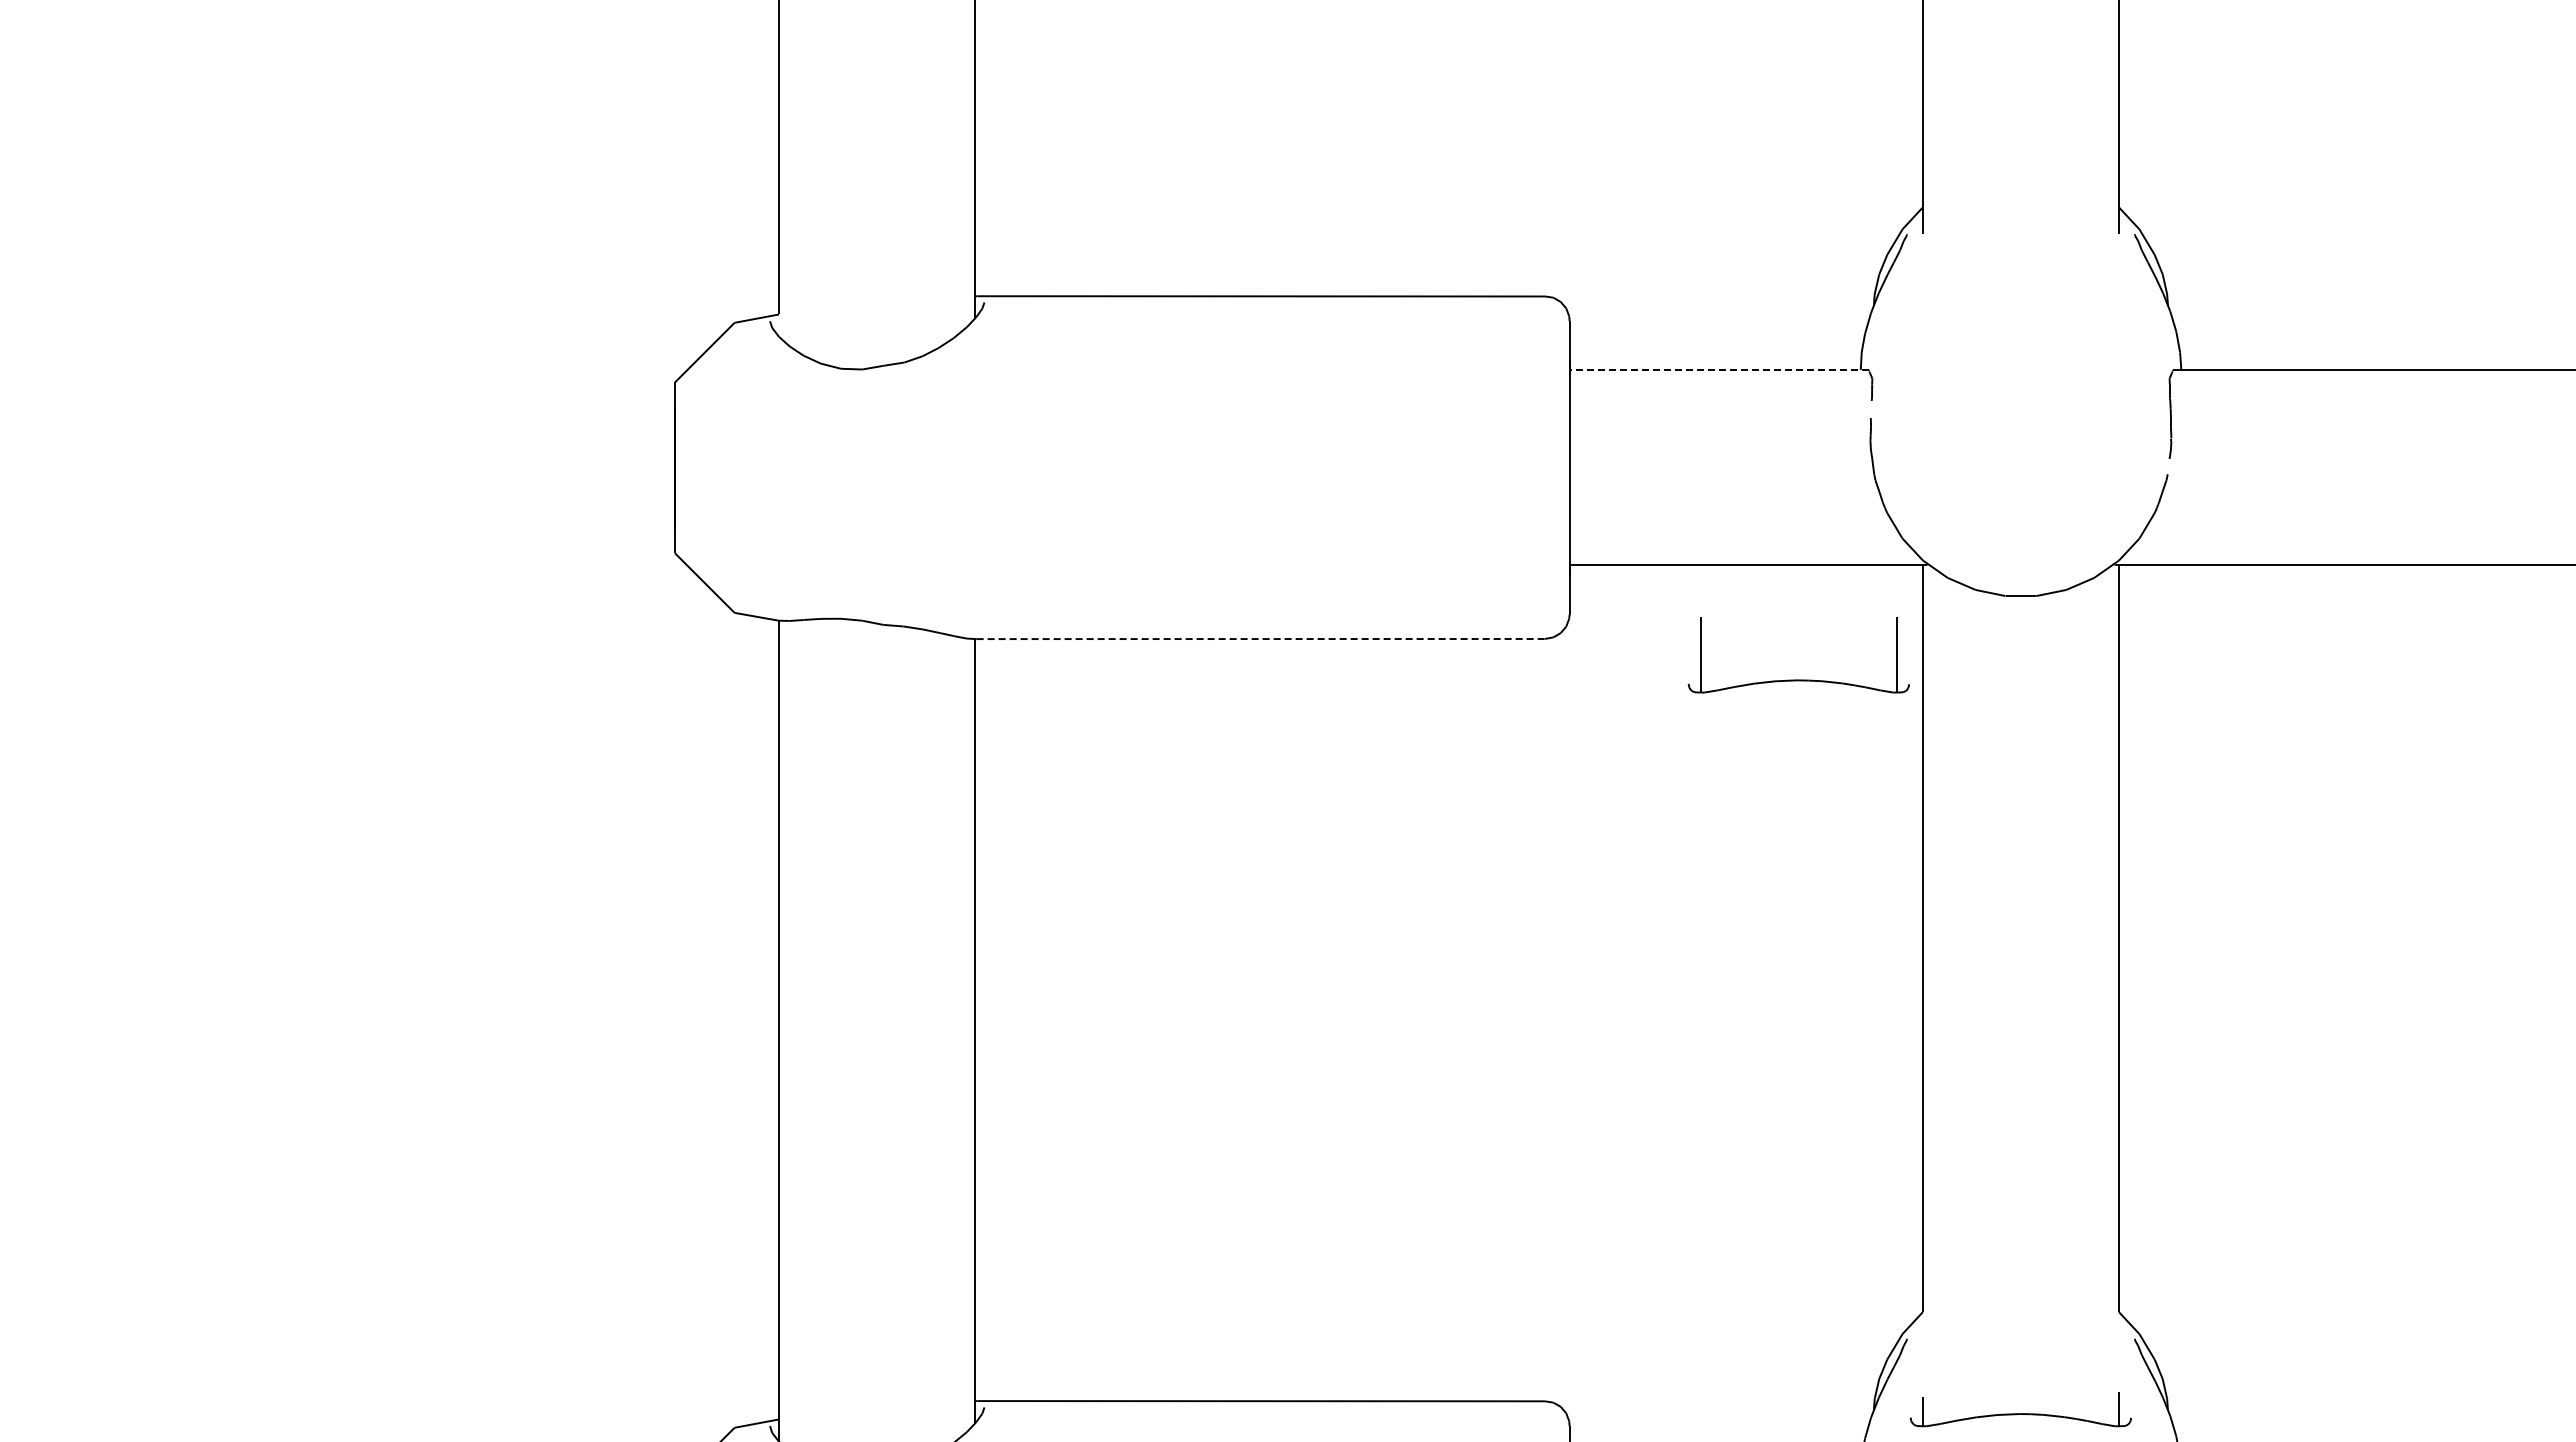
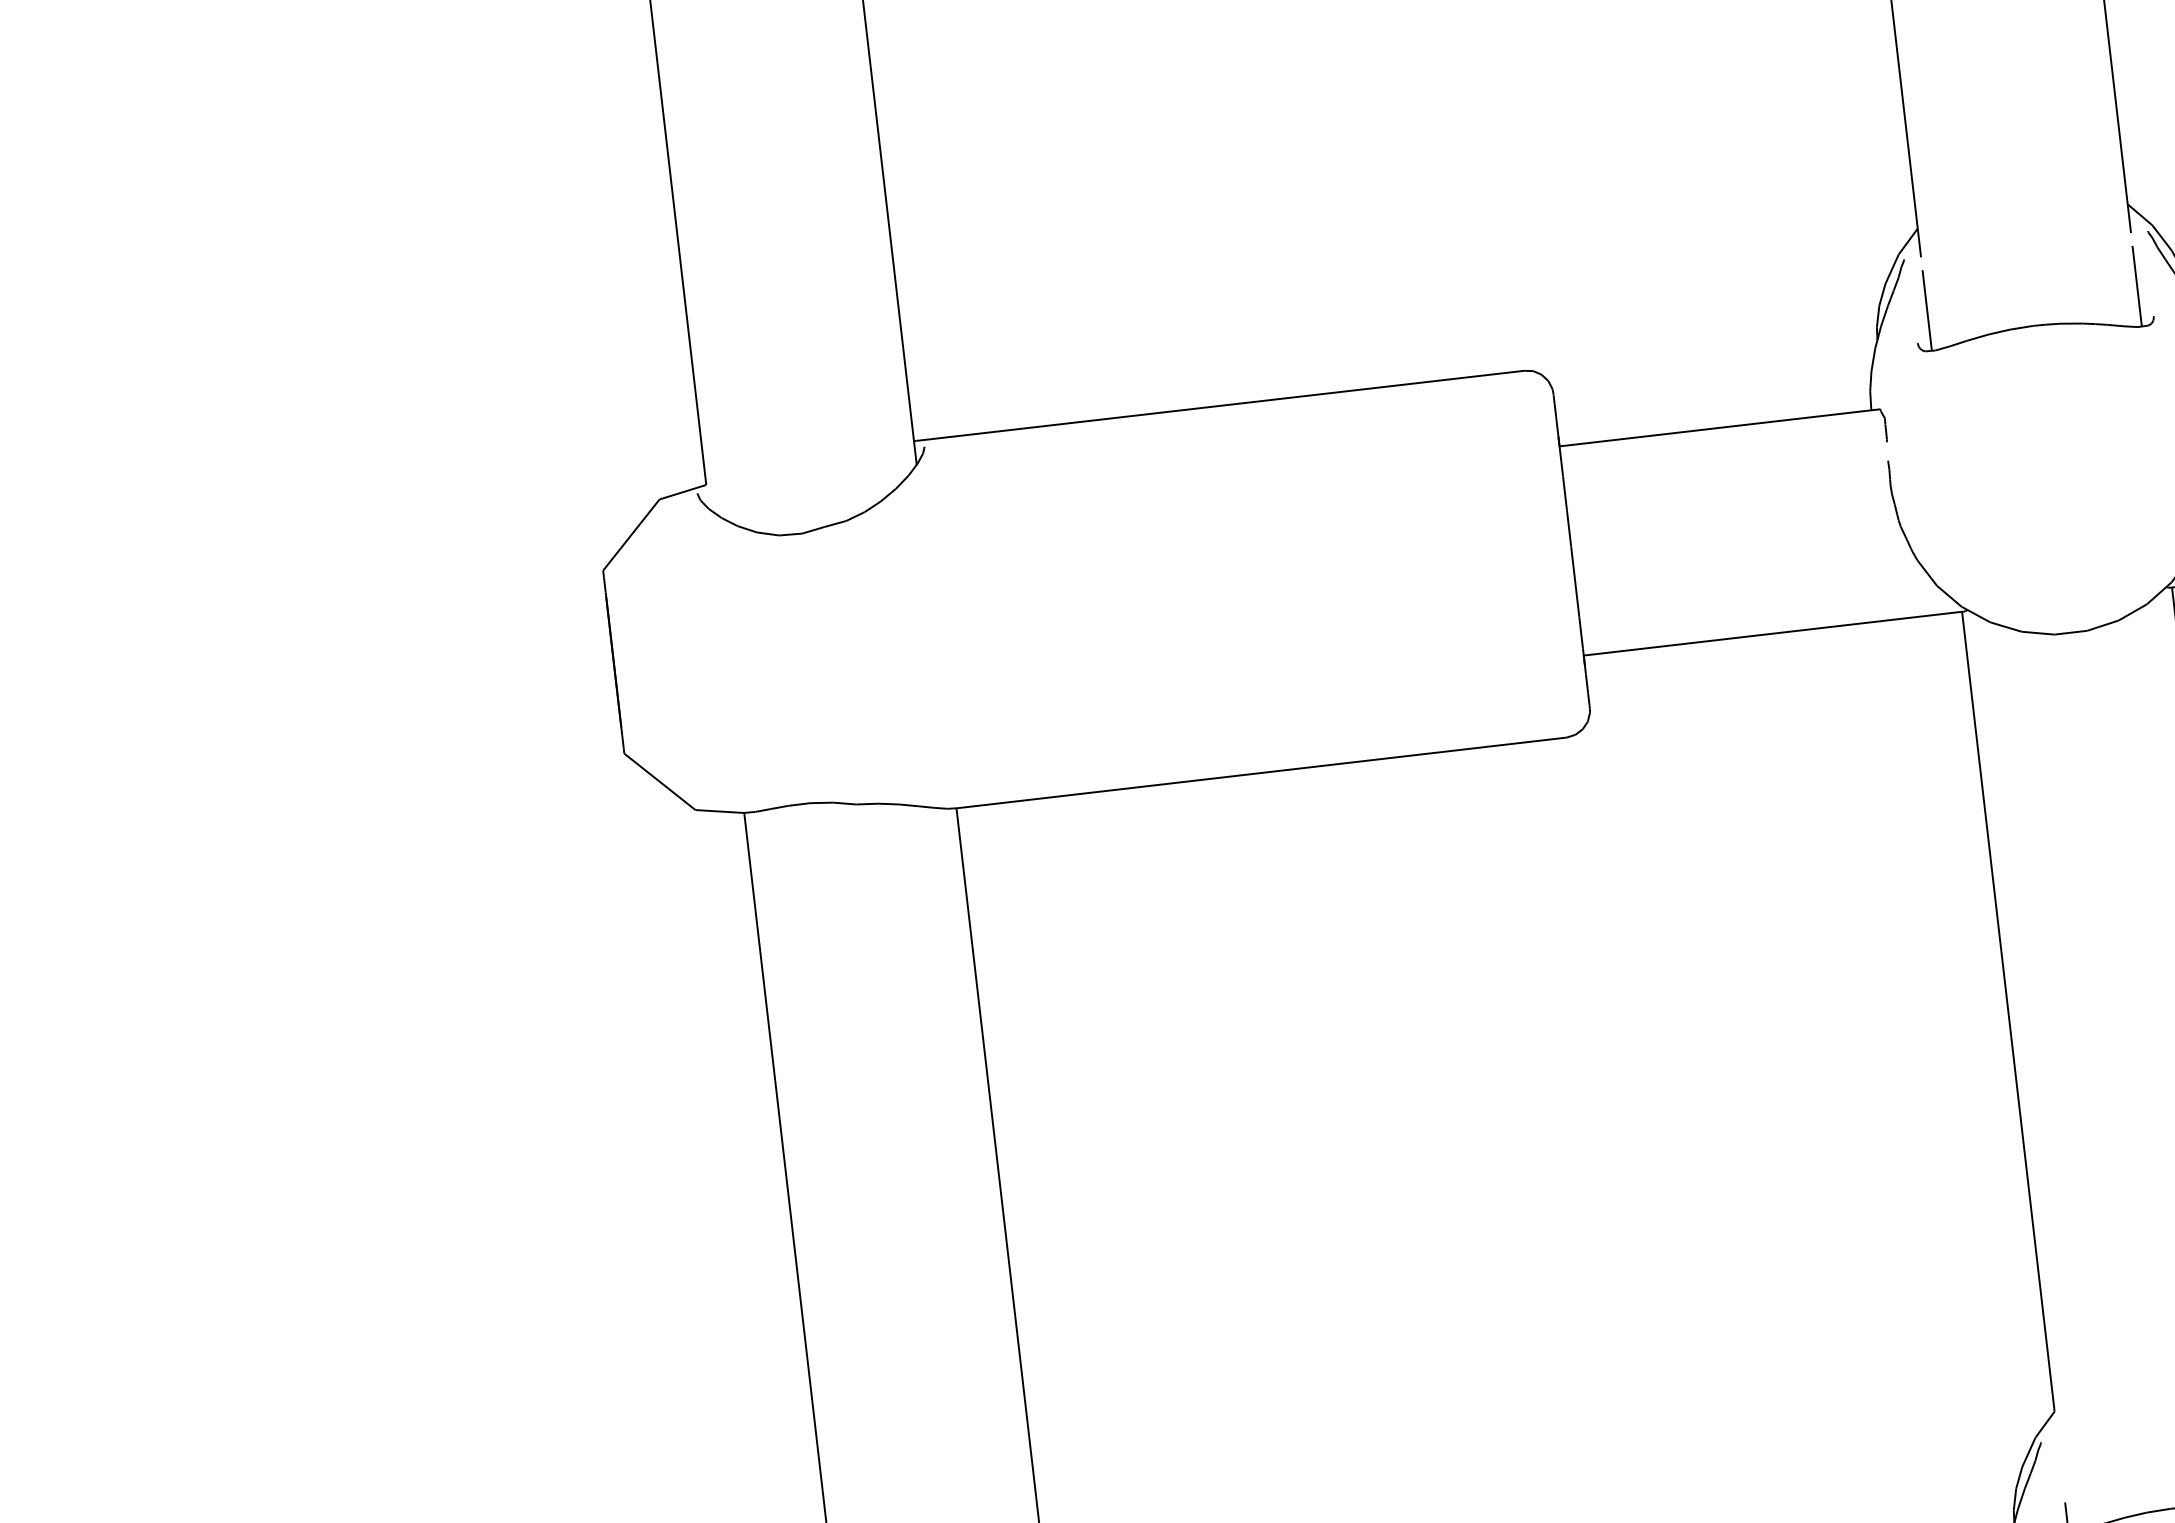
line: (1719, 369) -> (1720, 427), dashed -> solid
line: (1261, 639) -> (1263, 773), dashed -> solid
part: (1798, 679) -> (2034, 324), moved

